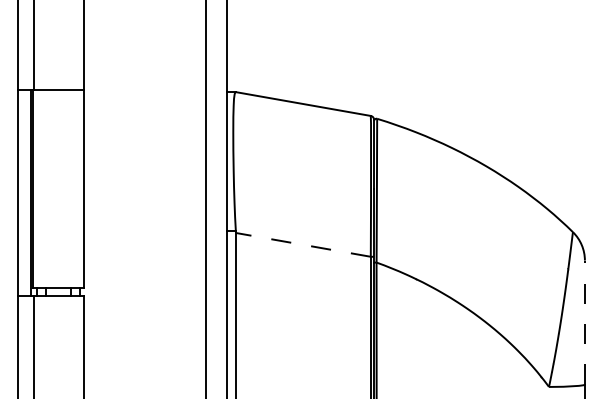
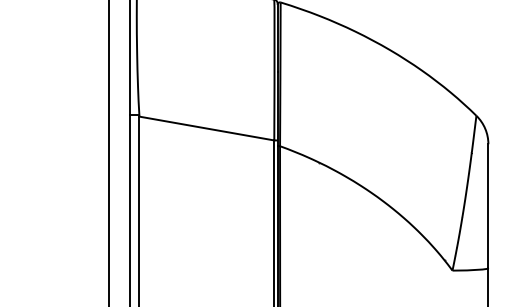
line: (302, 244) -> (205, 128), dashed -> solid
line: (584, 322) -> (487, 206), dashed -> solid

